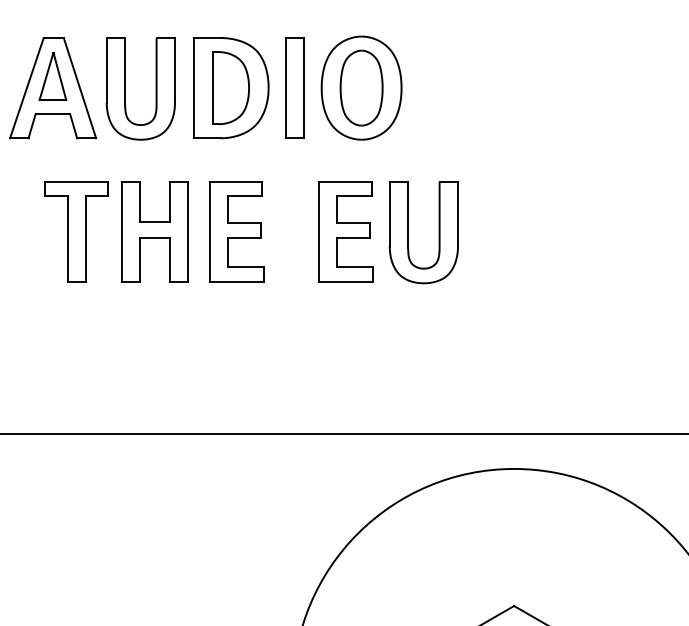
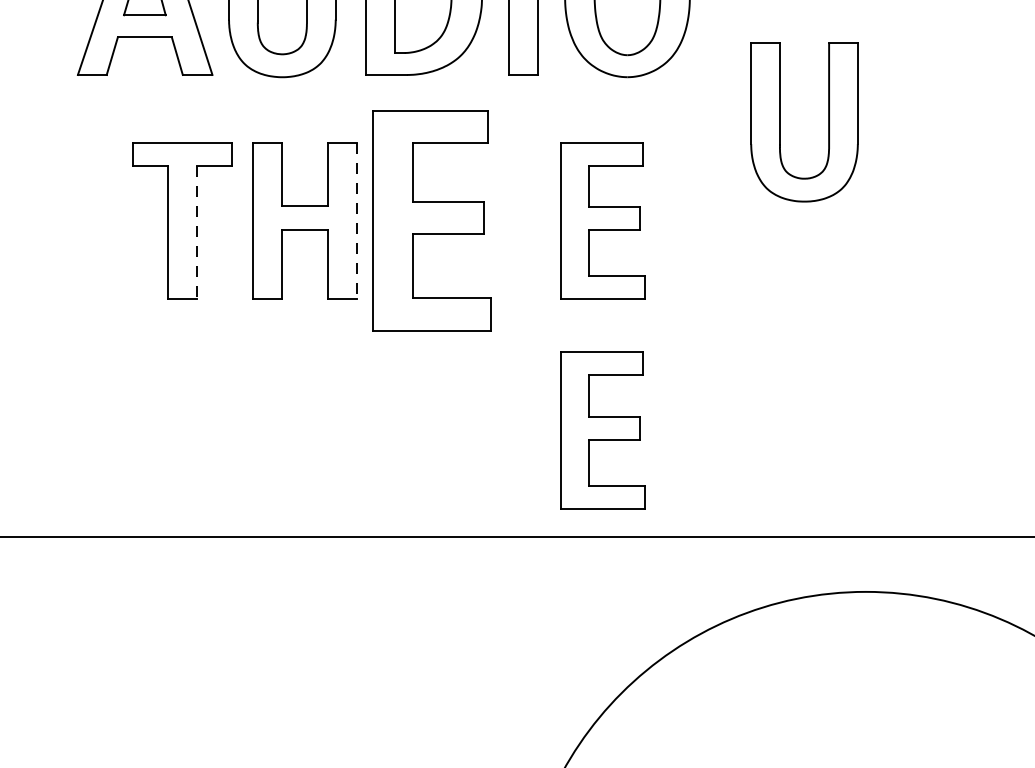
part: (236, 231) -> (431, 220), size x1.4
line: (188, 232) -> (356, 222), solid -> dashed
part: (408, 232) -> (780, 122), moved
line: (86, 239) -> (197, 233), solid -> dashed
part: (345, 365) -> (602, 430), added

